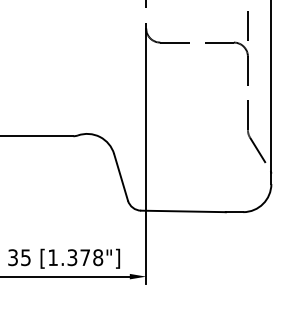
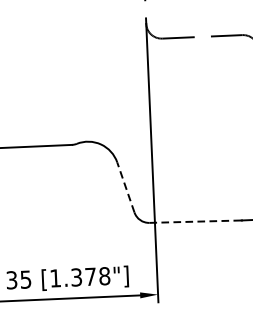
line: (120, 176) -> (125, 186), solid -> dashed
line: (183, 211) -> (195, 221), solid -> dashed

